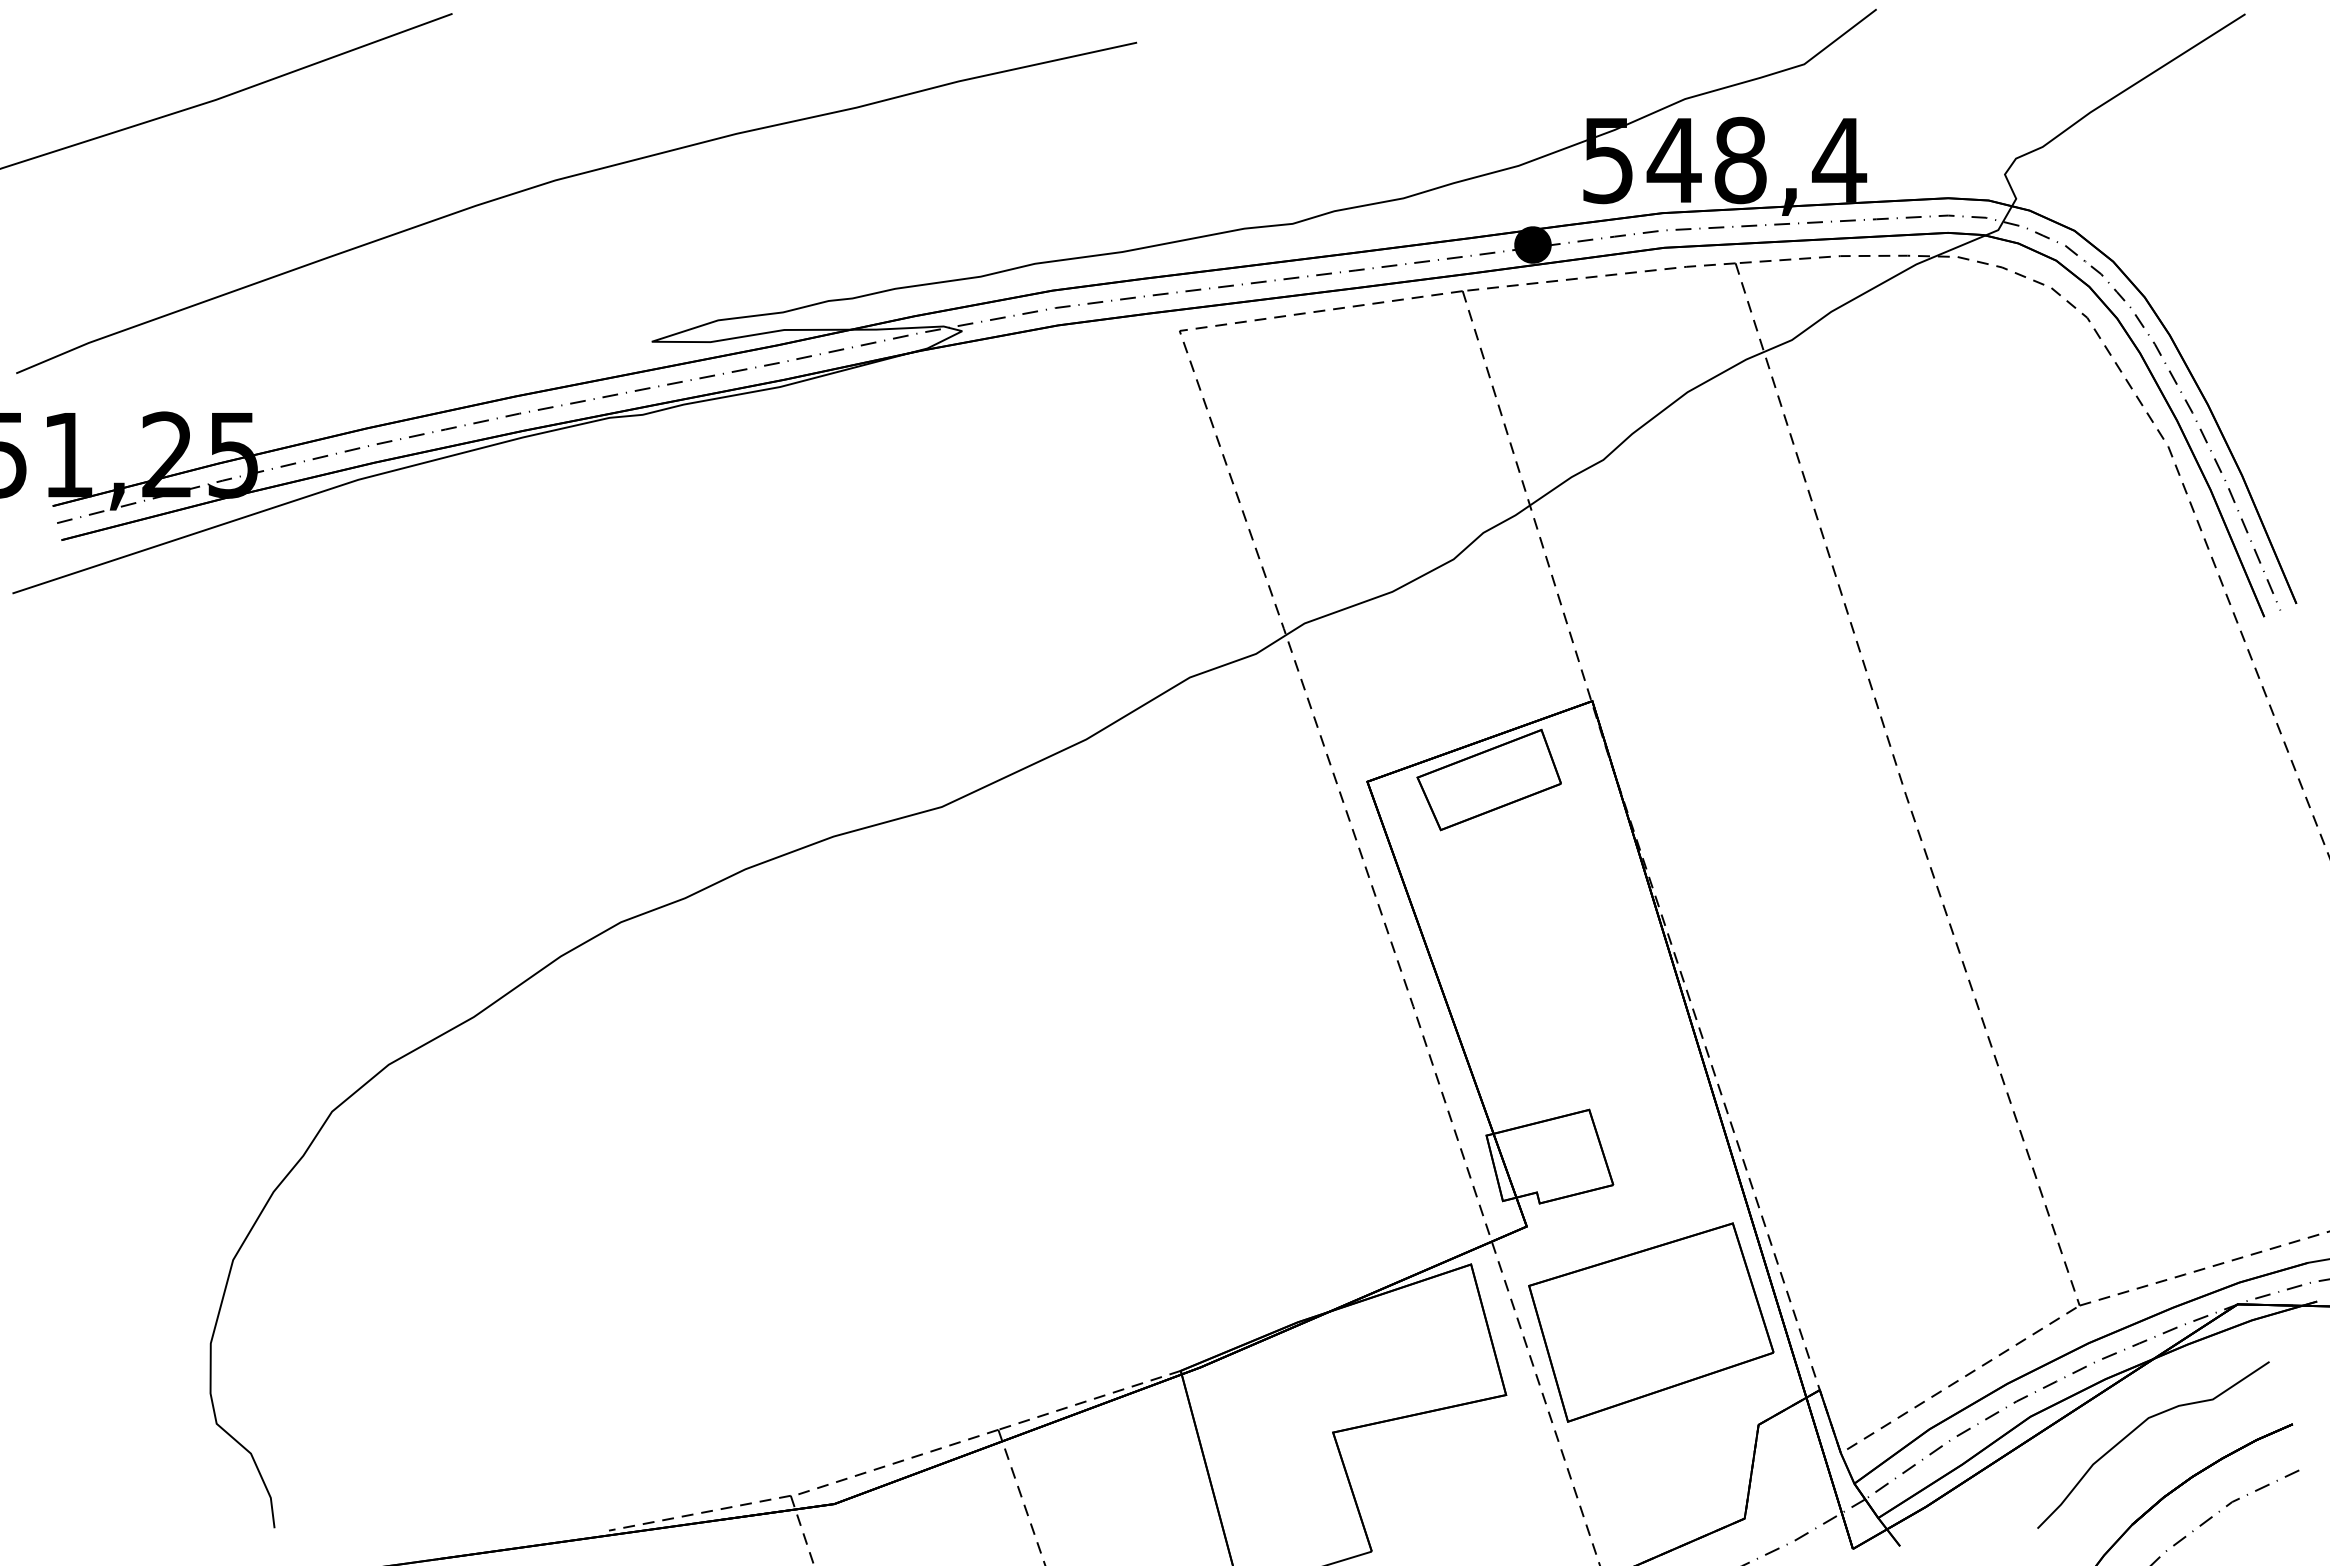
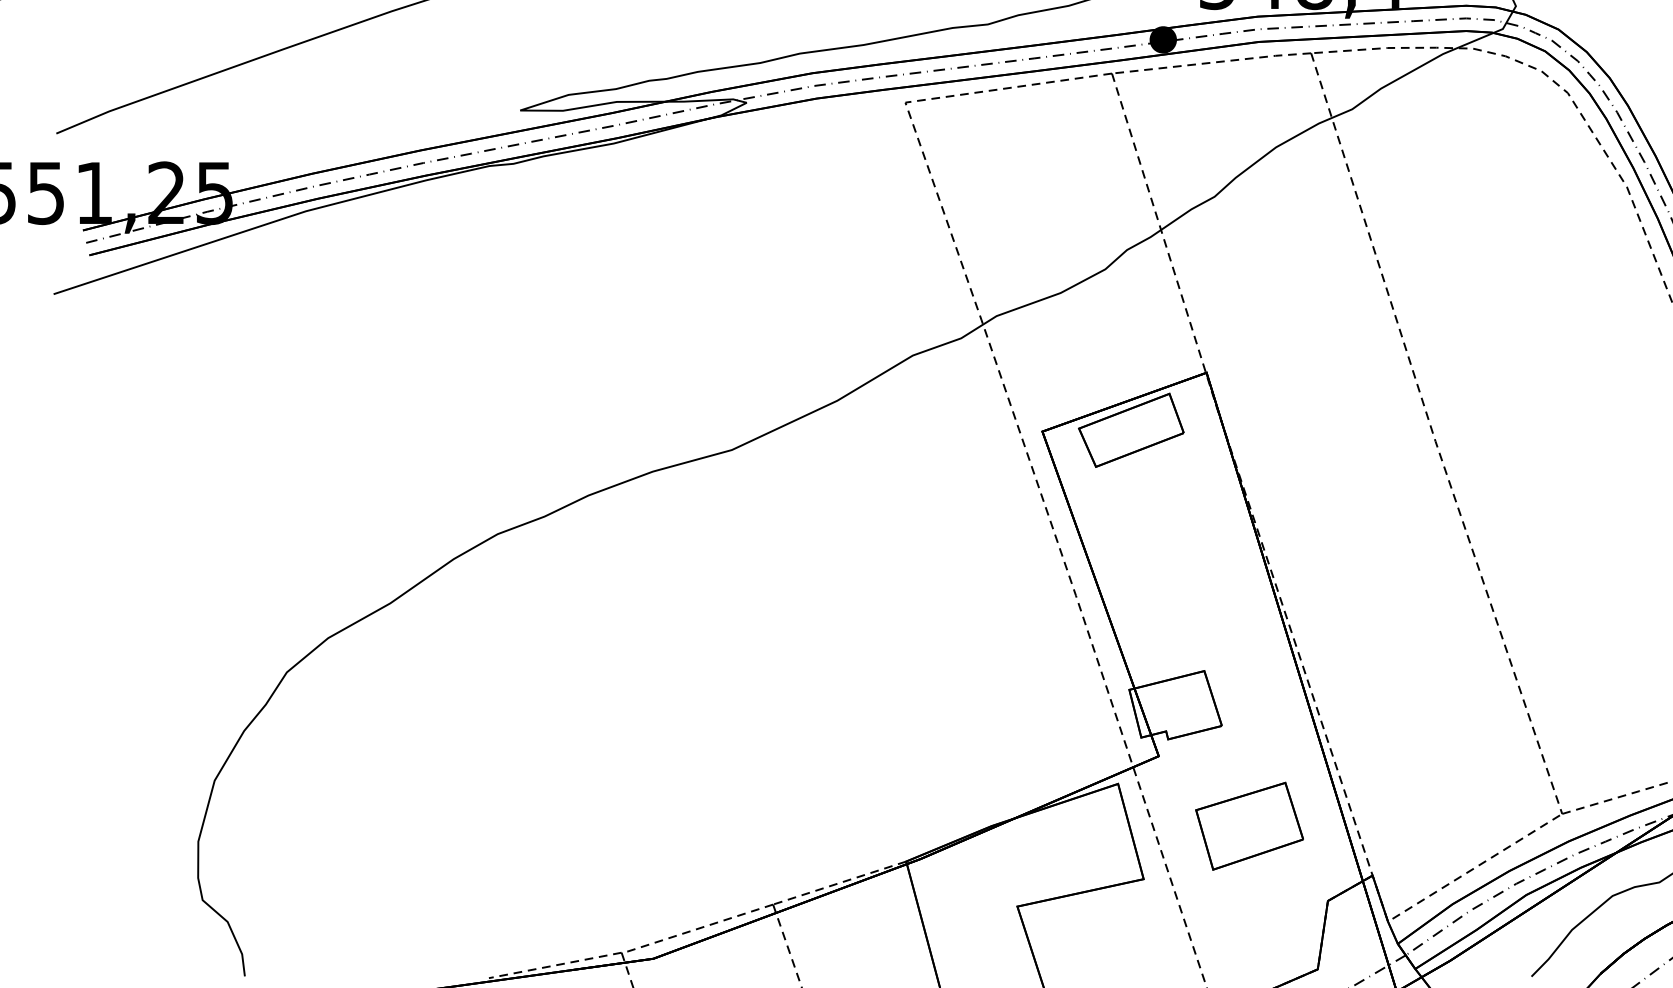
part: (1651, 1322) -> (1249, 826), size x0.6

